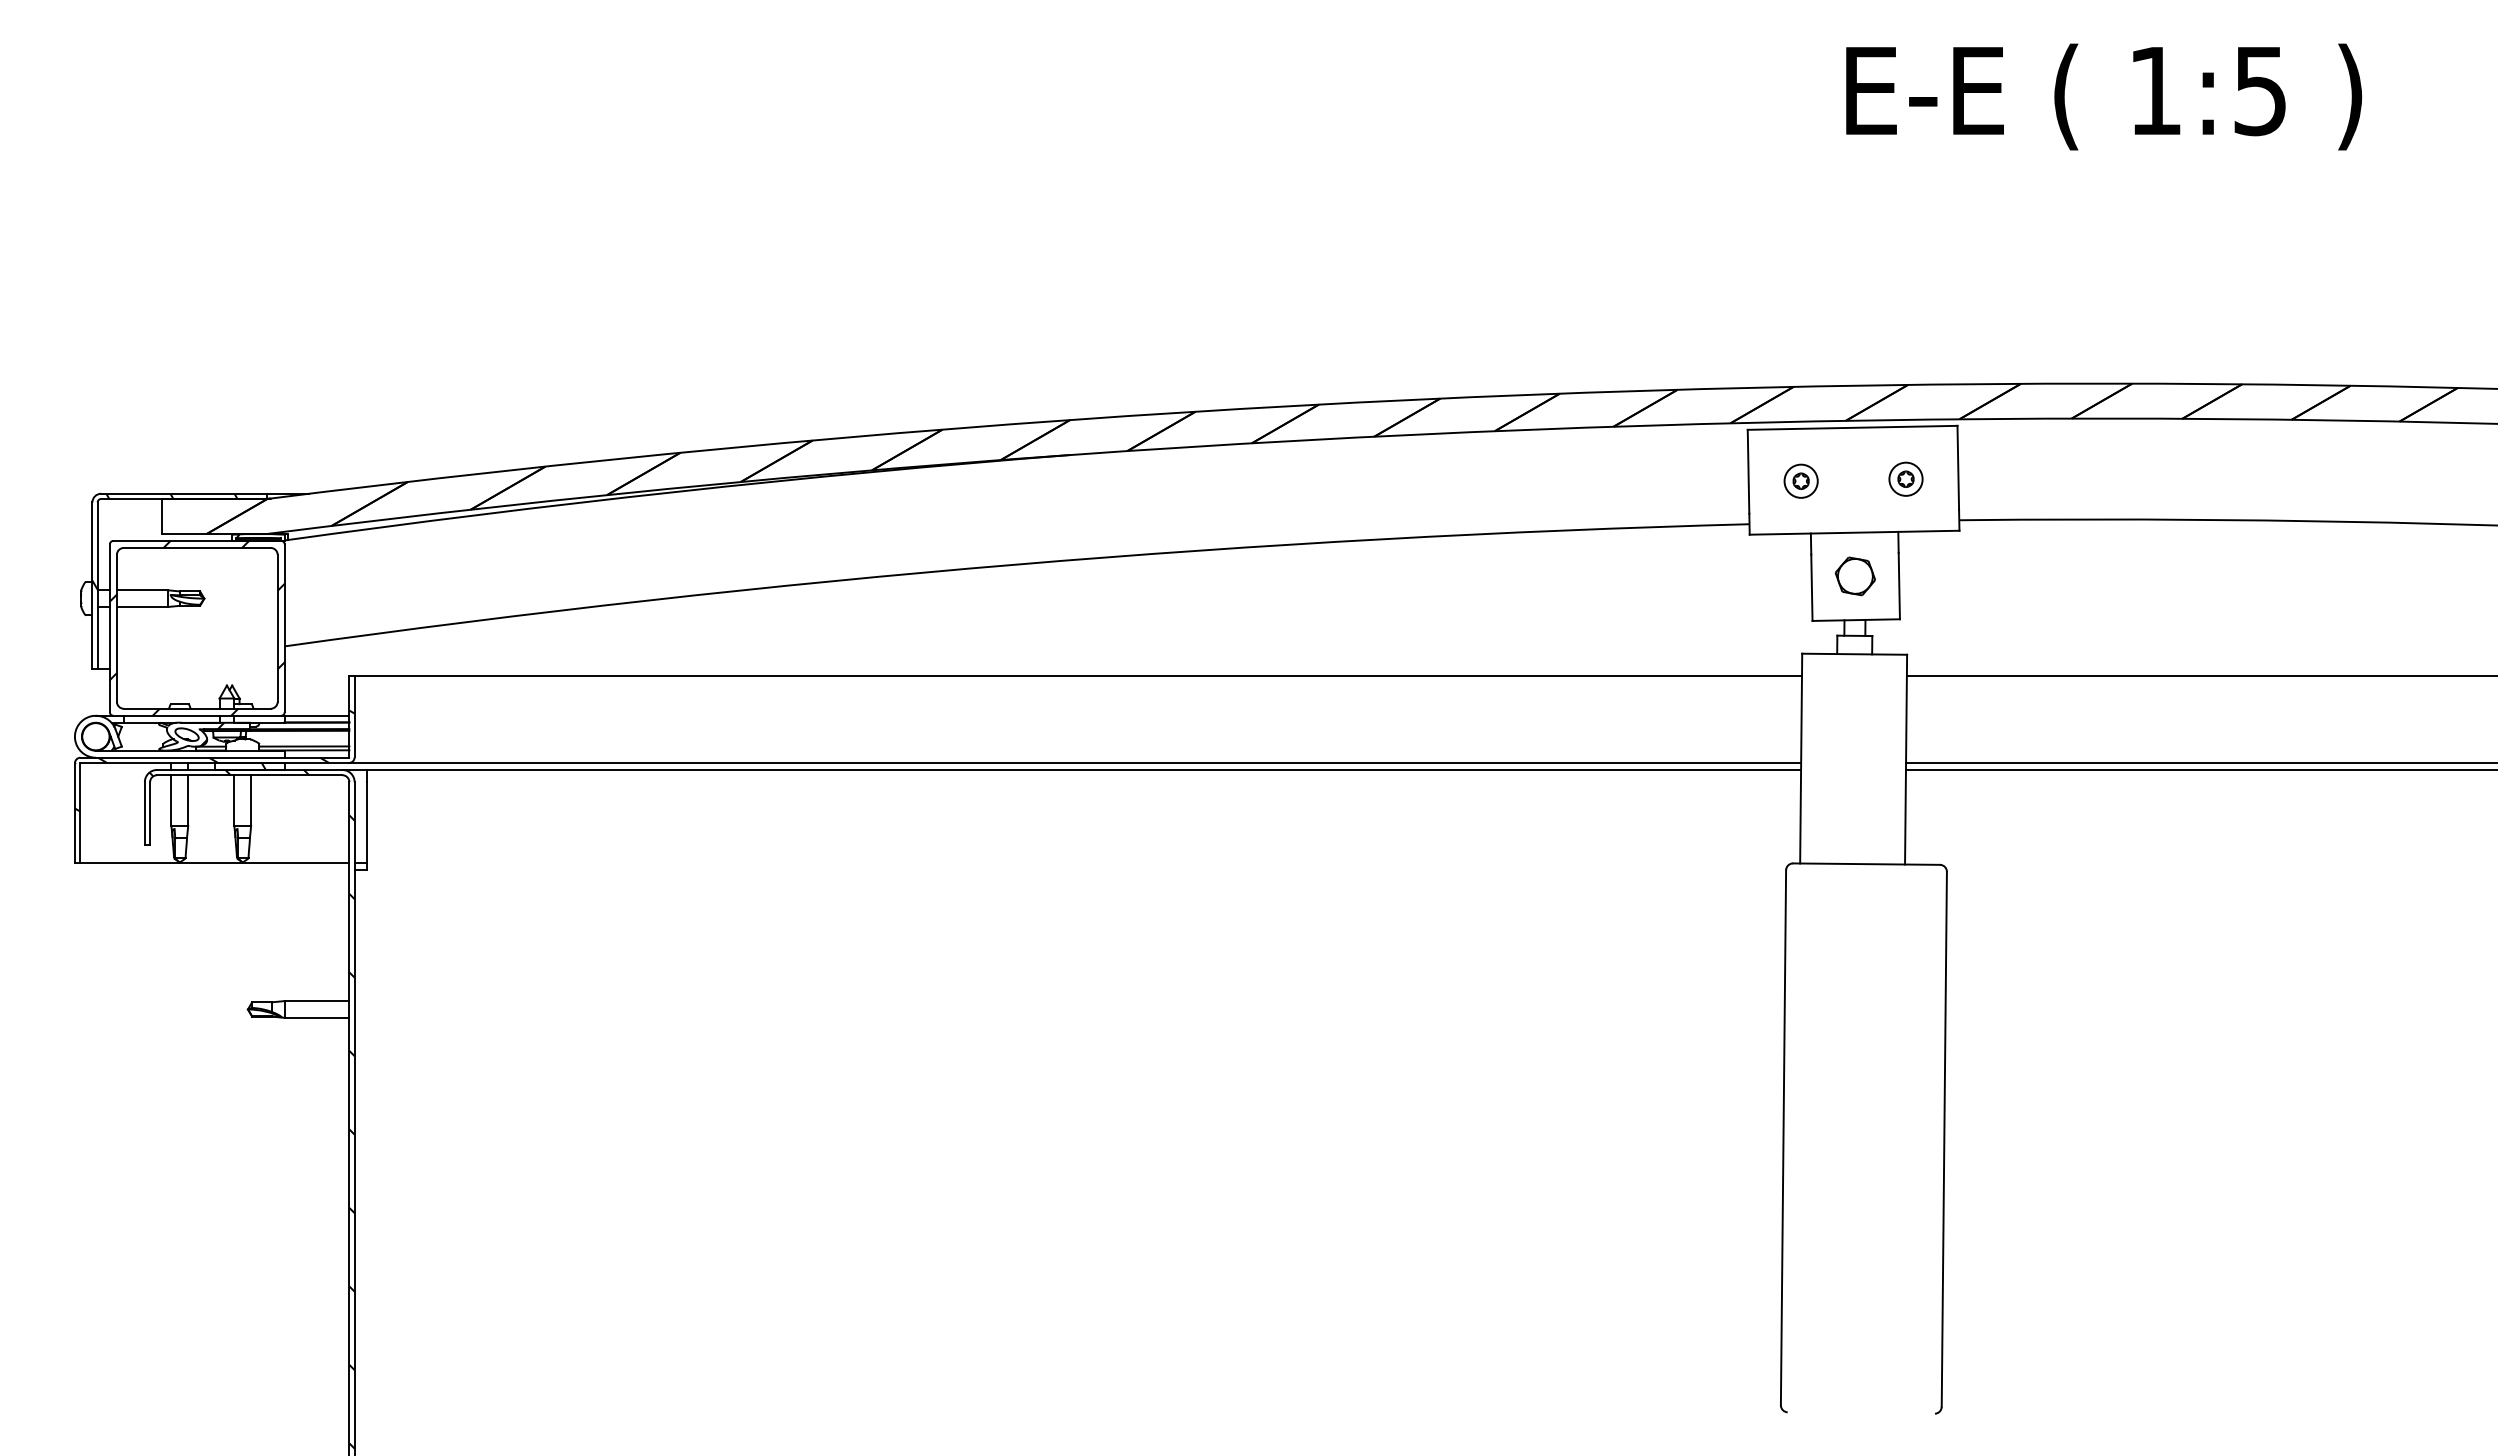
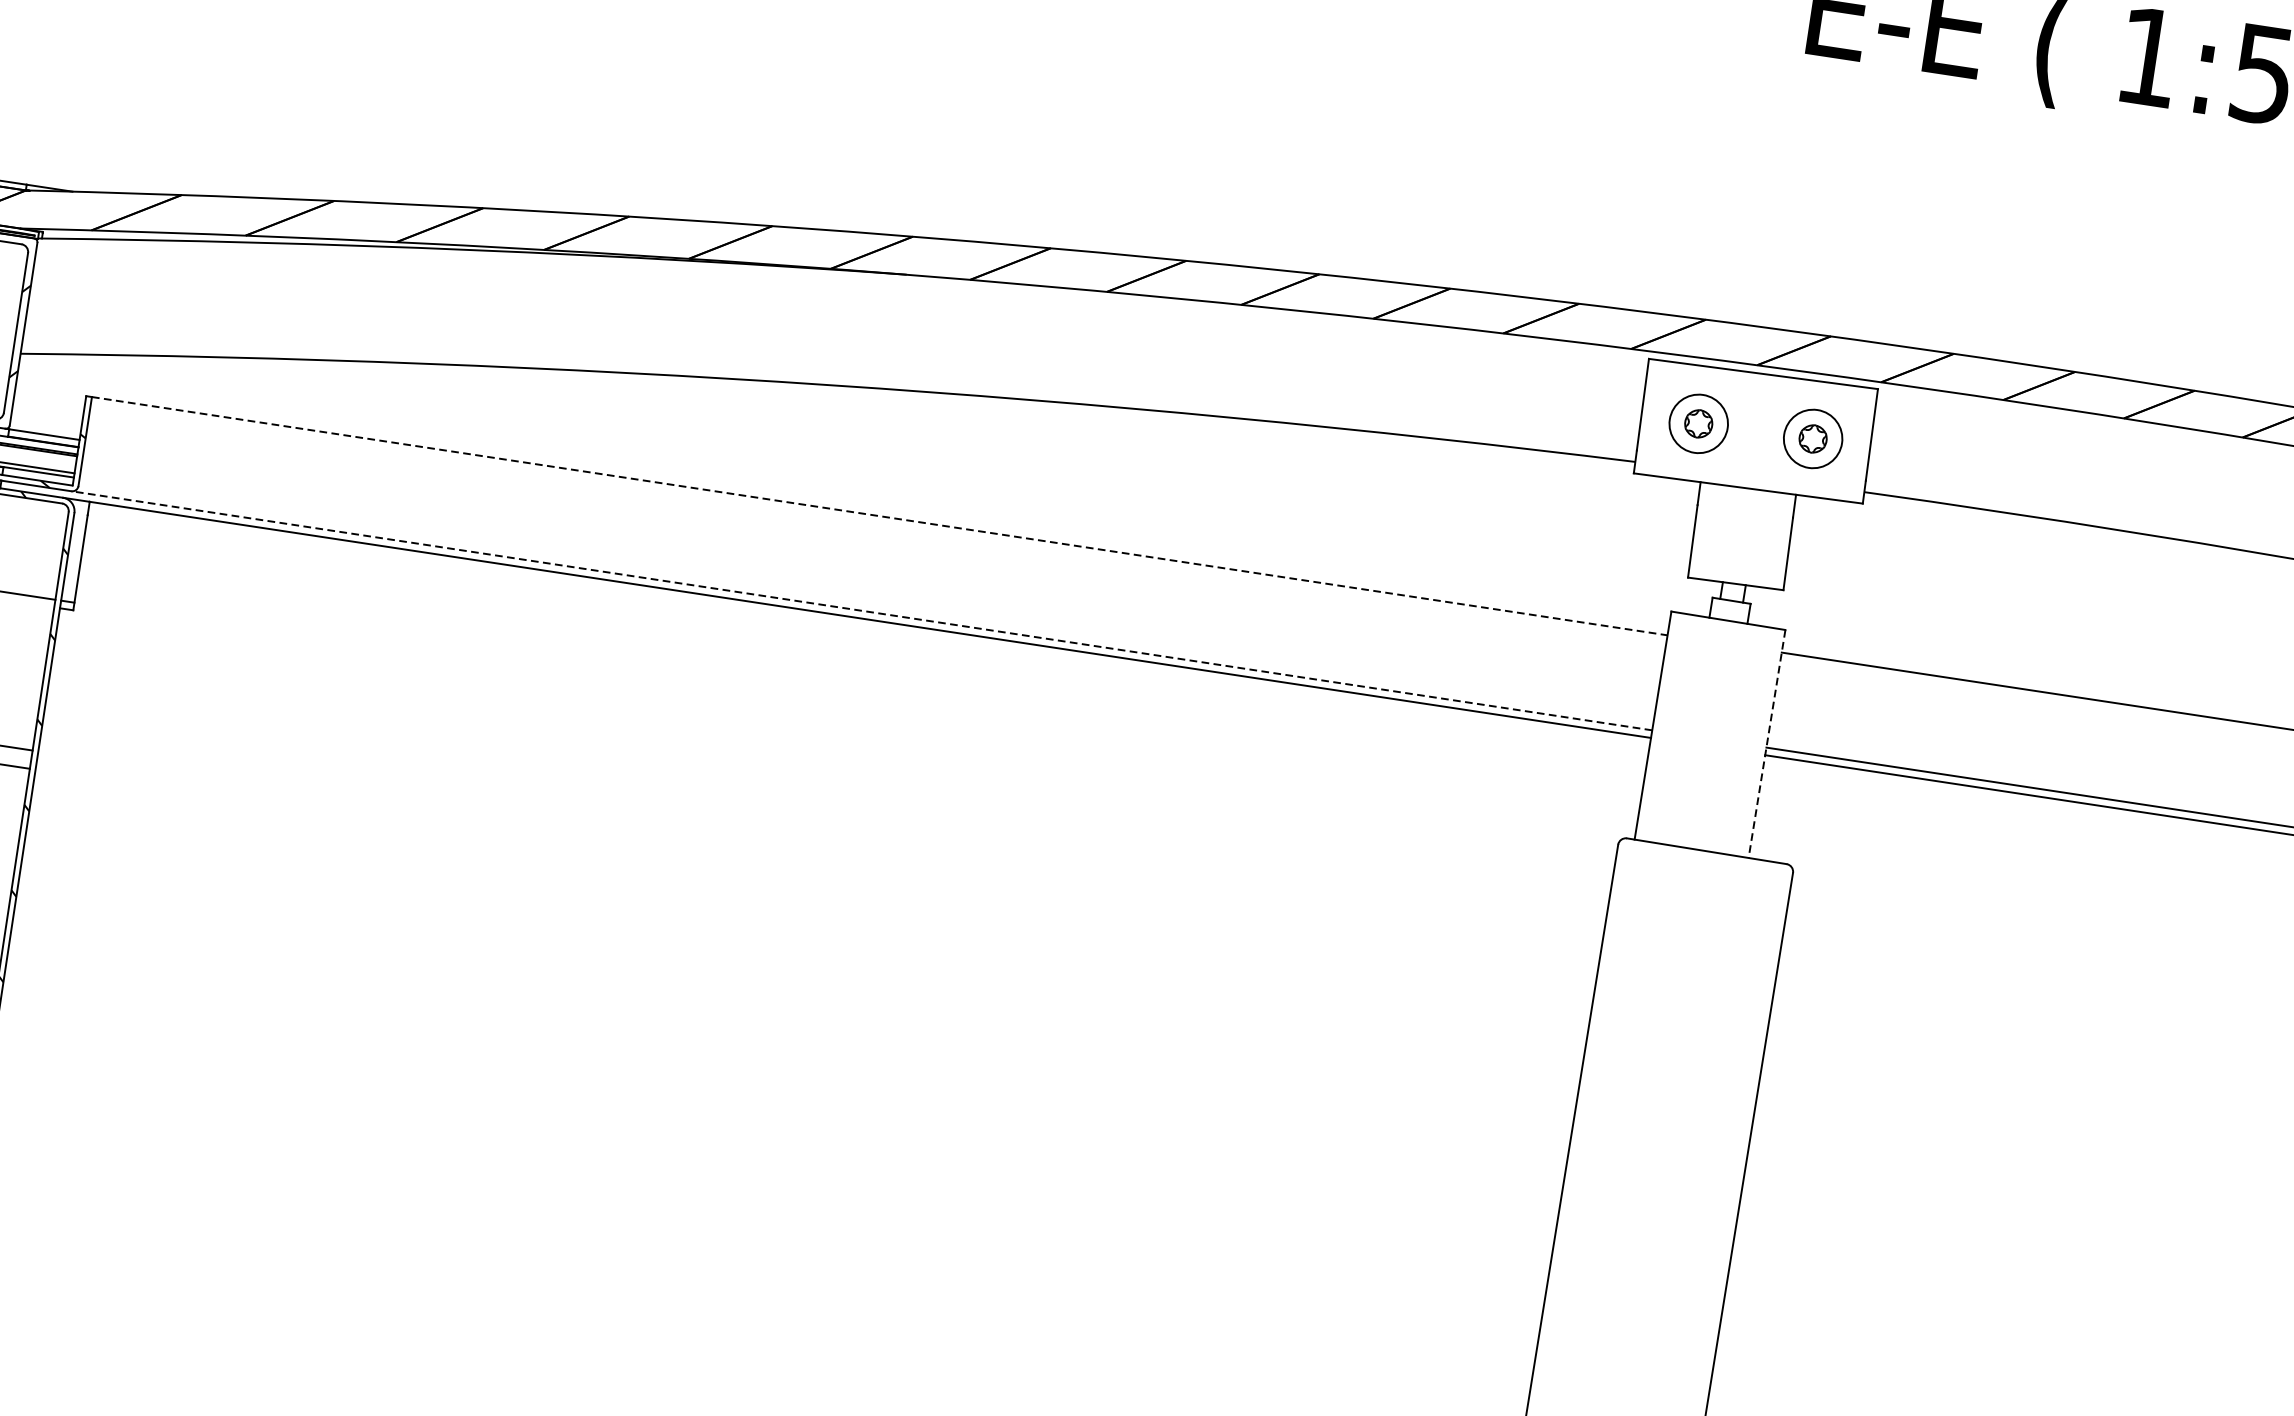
part: (1905, 478) -> (1812, 437), size x1.6
part: (1800, 480) -> (1698, 422), size x1.6
part: (1854, 576) -> (1741, 536), removed
line: (1078, 675) -> (879, 516), solid -> dashed
line: (1906, 759) -> (1767, 743), solid -> dashed
line: (1074, 762) -> (861, 610), solid -> dashed

